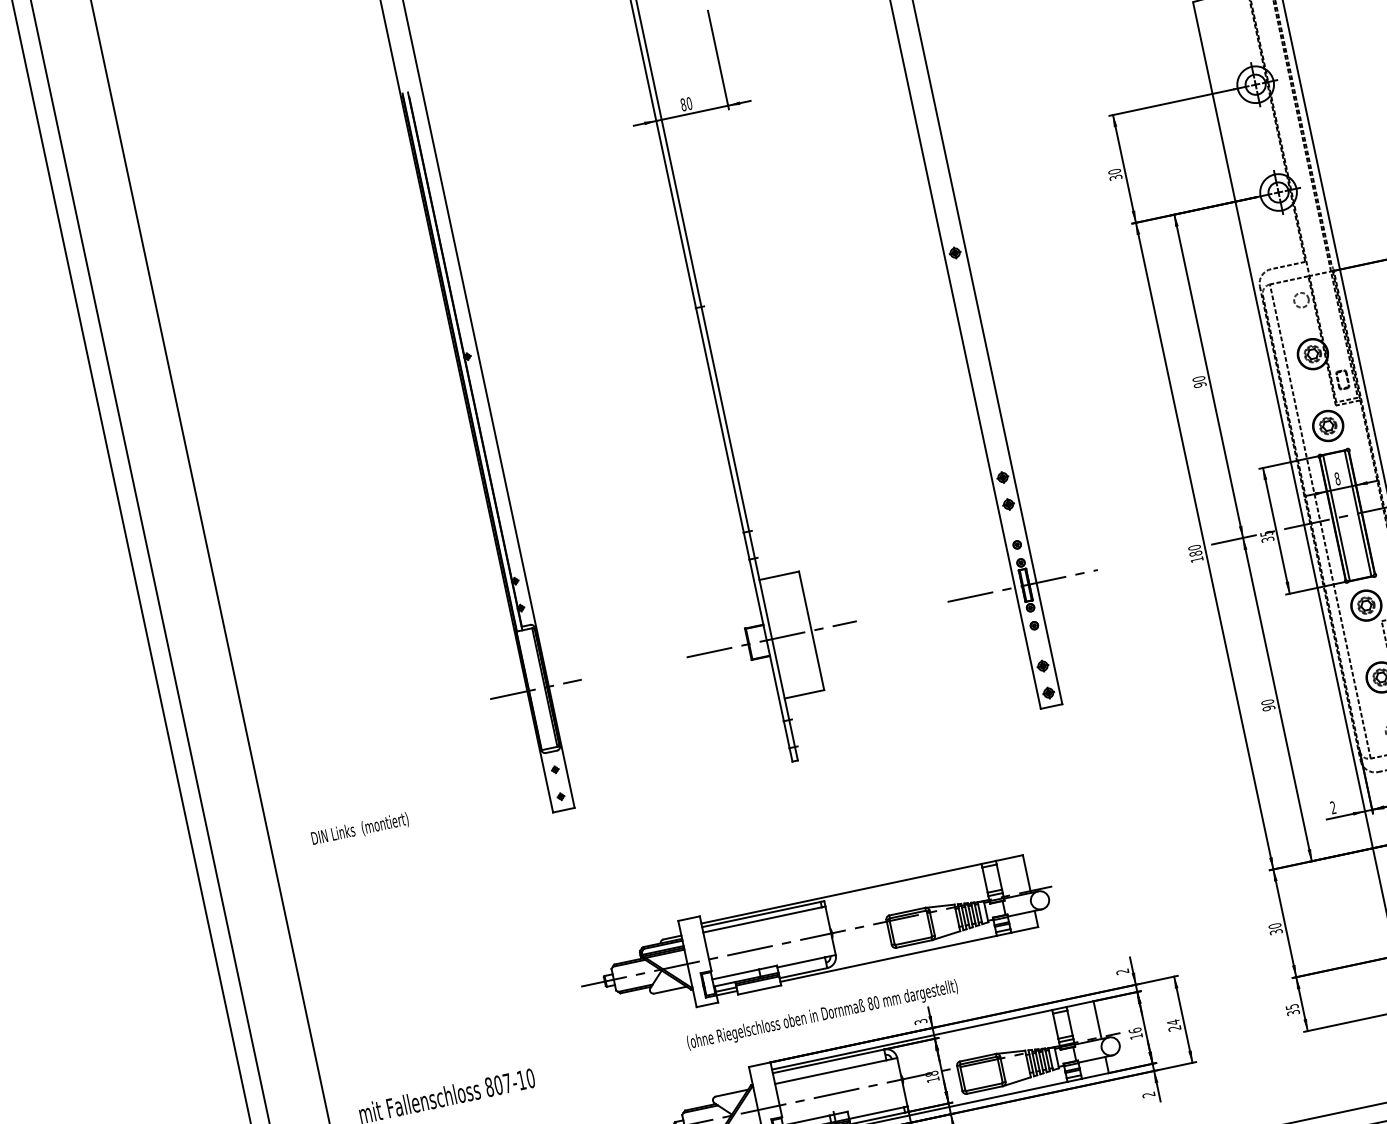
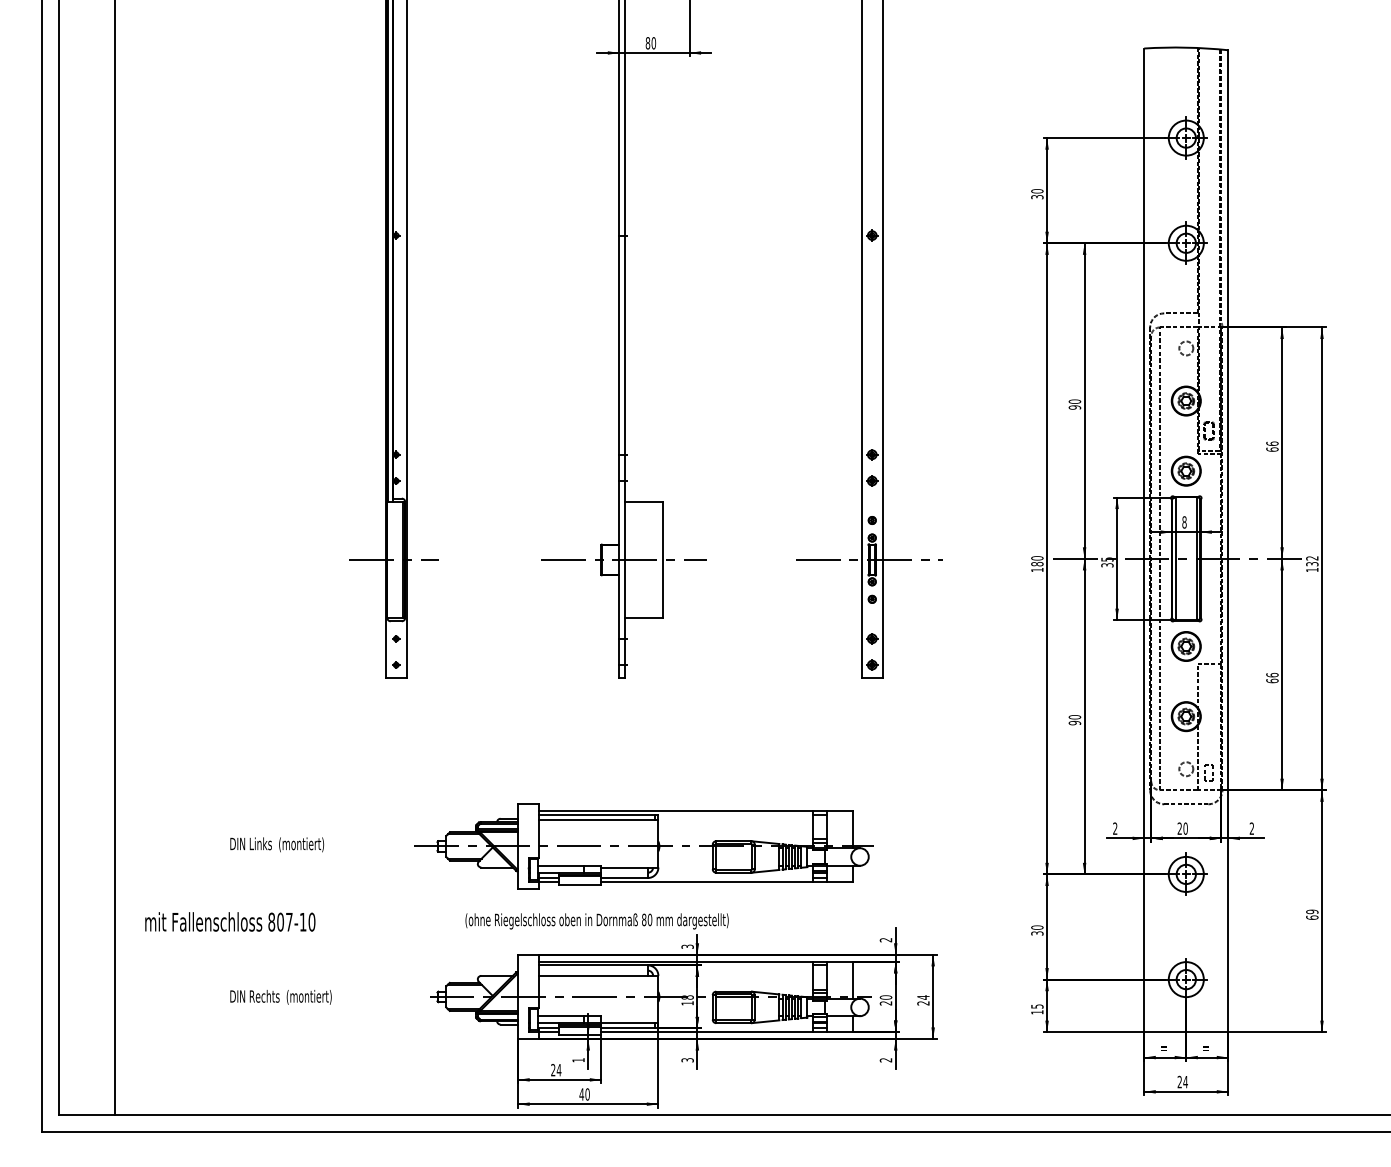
text: (359, 829) -> (276, 844), moved
part: (815, 936) -> (643, 846), moved
text: (1293, 1012) -> (1037, 1012), 35 -> 15
text: (1135, 1033) -> (885, 1000), 16 -> 20

